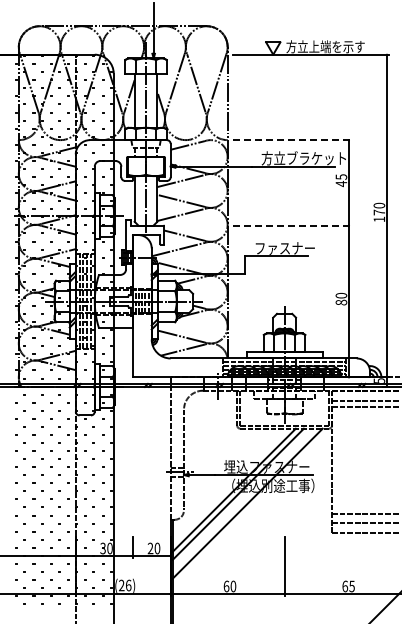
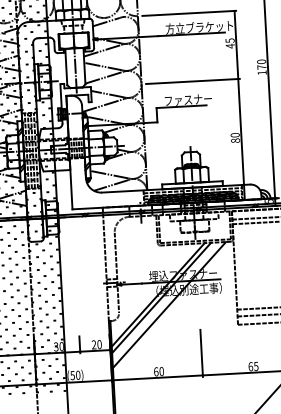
line: (292, 140) -> (189, 13), dashed -> solid
line: (292, 225) -> (193, 81), dashed -> solid
text: (124, 585) -> (74, 375), (26) -> (50)

